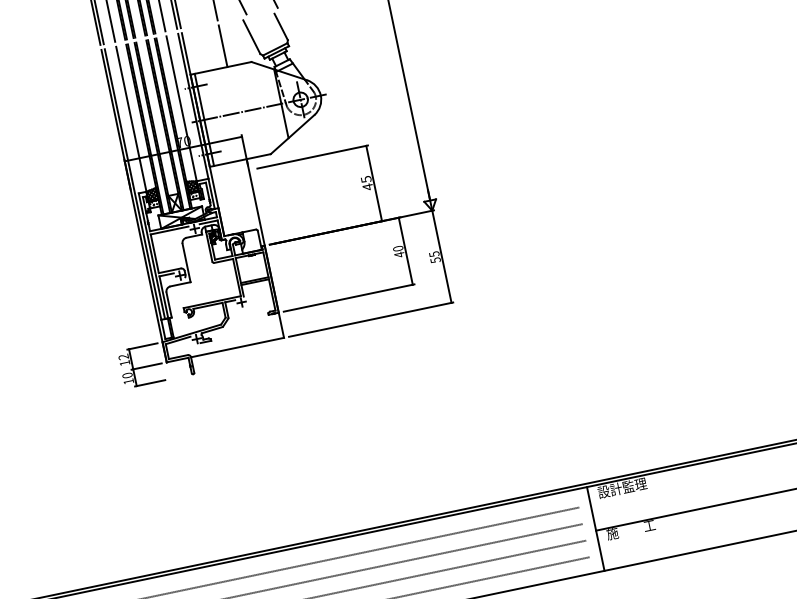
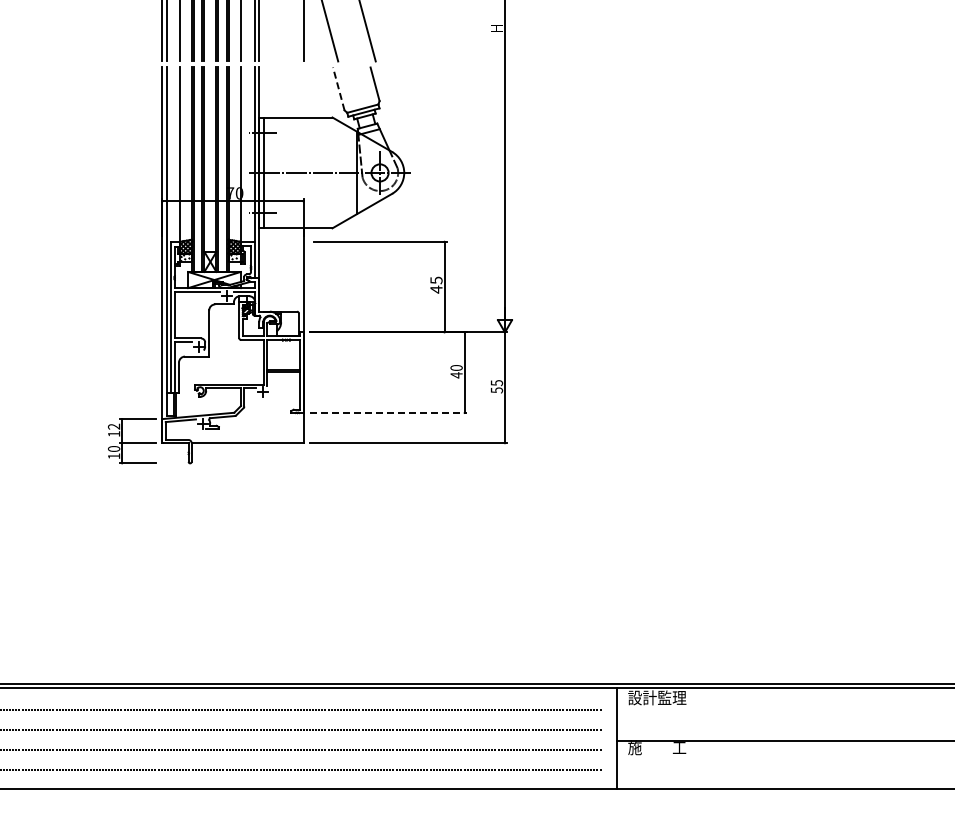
line: (251, 36) -> (338, 88), solid -> dashed
line: (223, 46) -> (303, 92), removed
line: (349, 298) -> (388, 413), solid -> dashed

